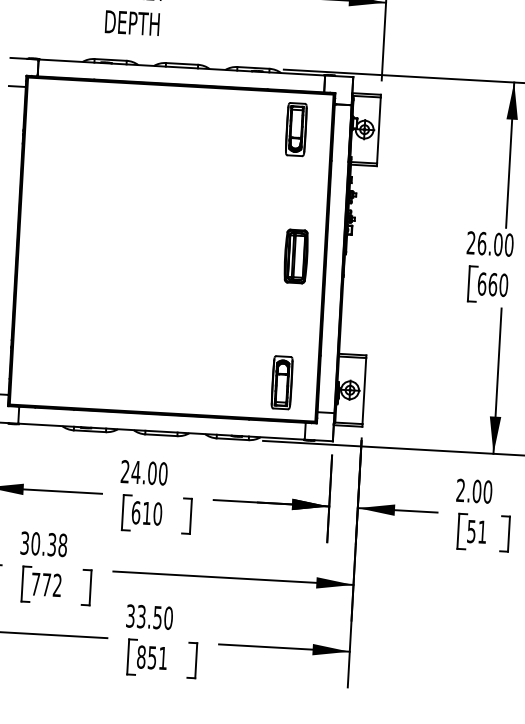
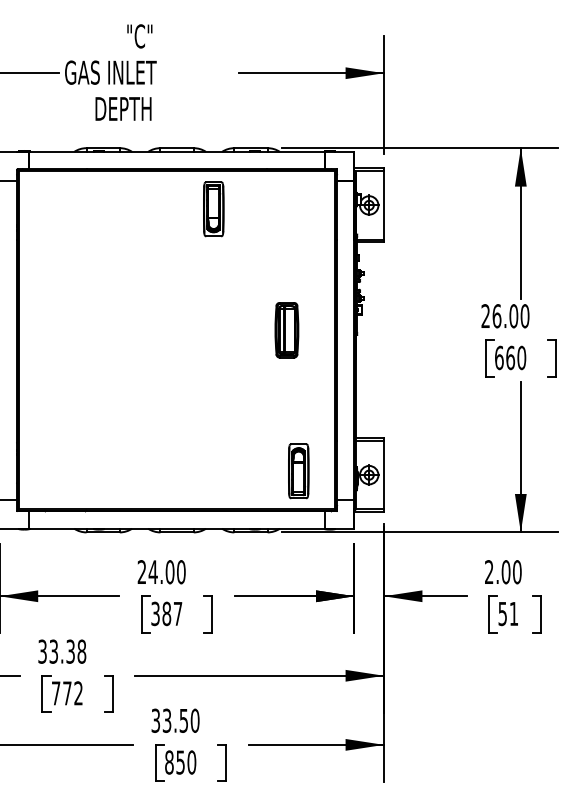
part: (296, 129) -> (213, 209), moved
part: (295, 256) -> (286, 330), moved
text: (146, 513) -> (166, 613), 610 -> 387
text: (35, 543) -> (53, 651), 30.38 -> 33.38
text: (162, 658) -> (191, 762), 851 -> 850

